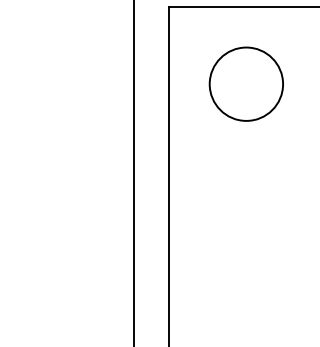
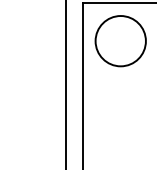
circle: (245, 84) -> (120, 41), size x1.4

